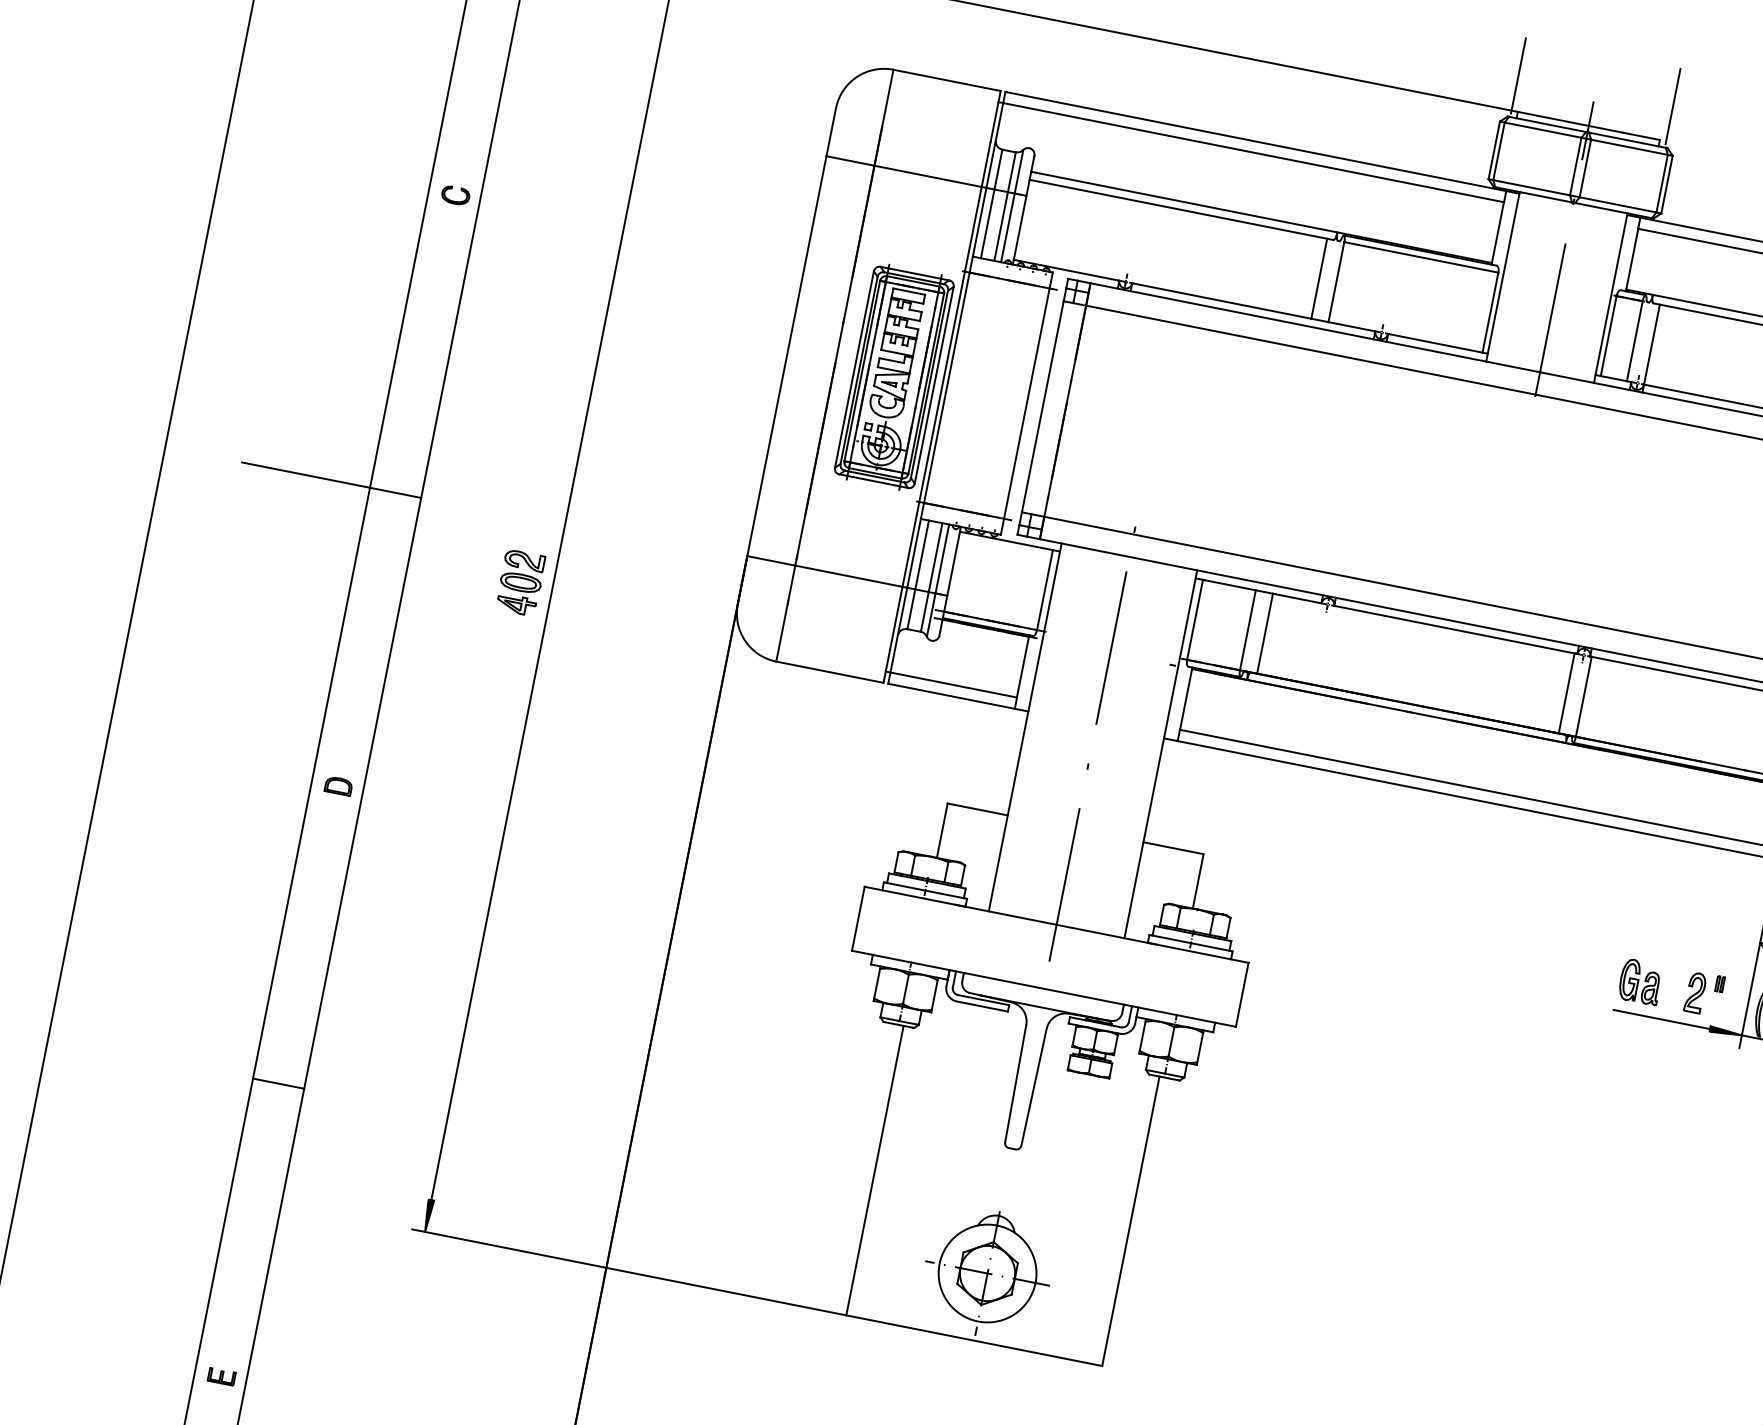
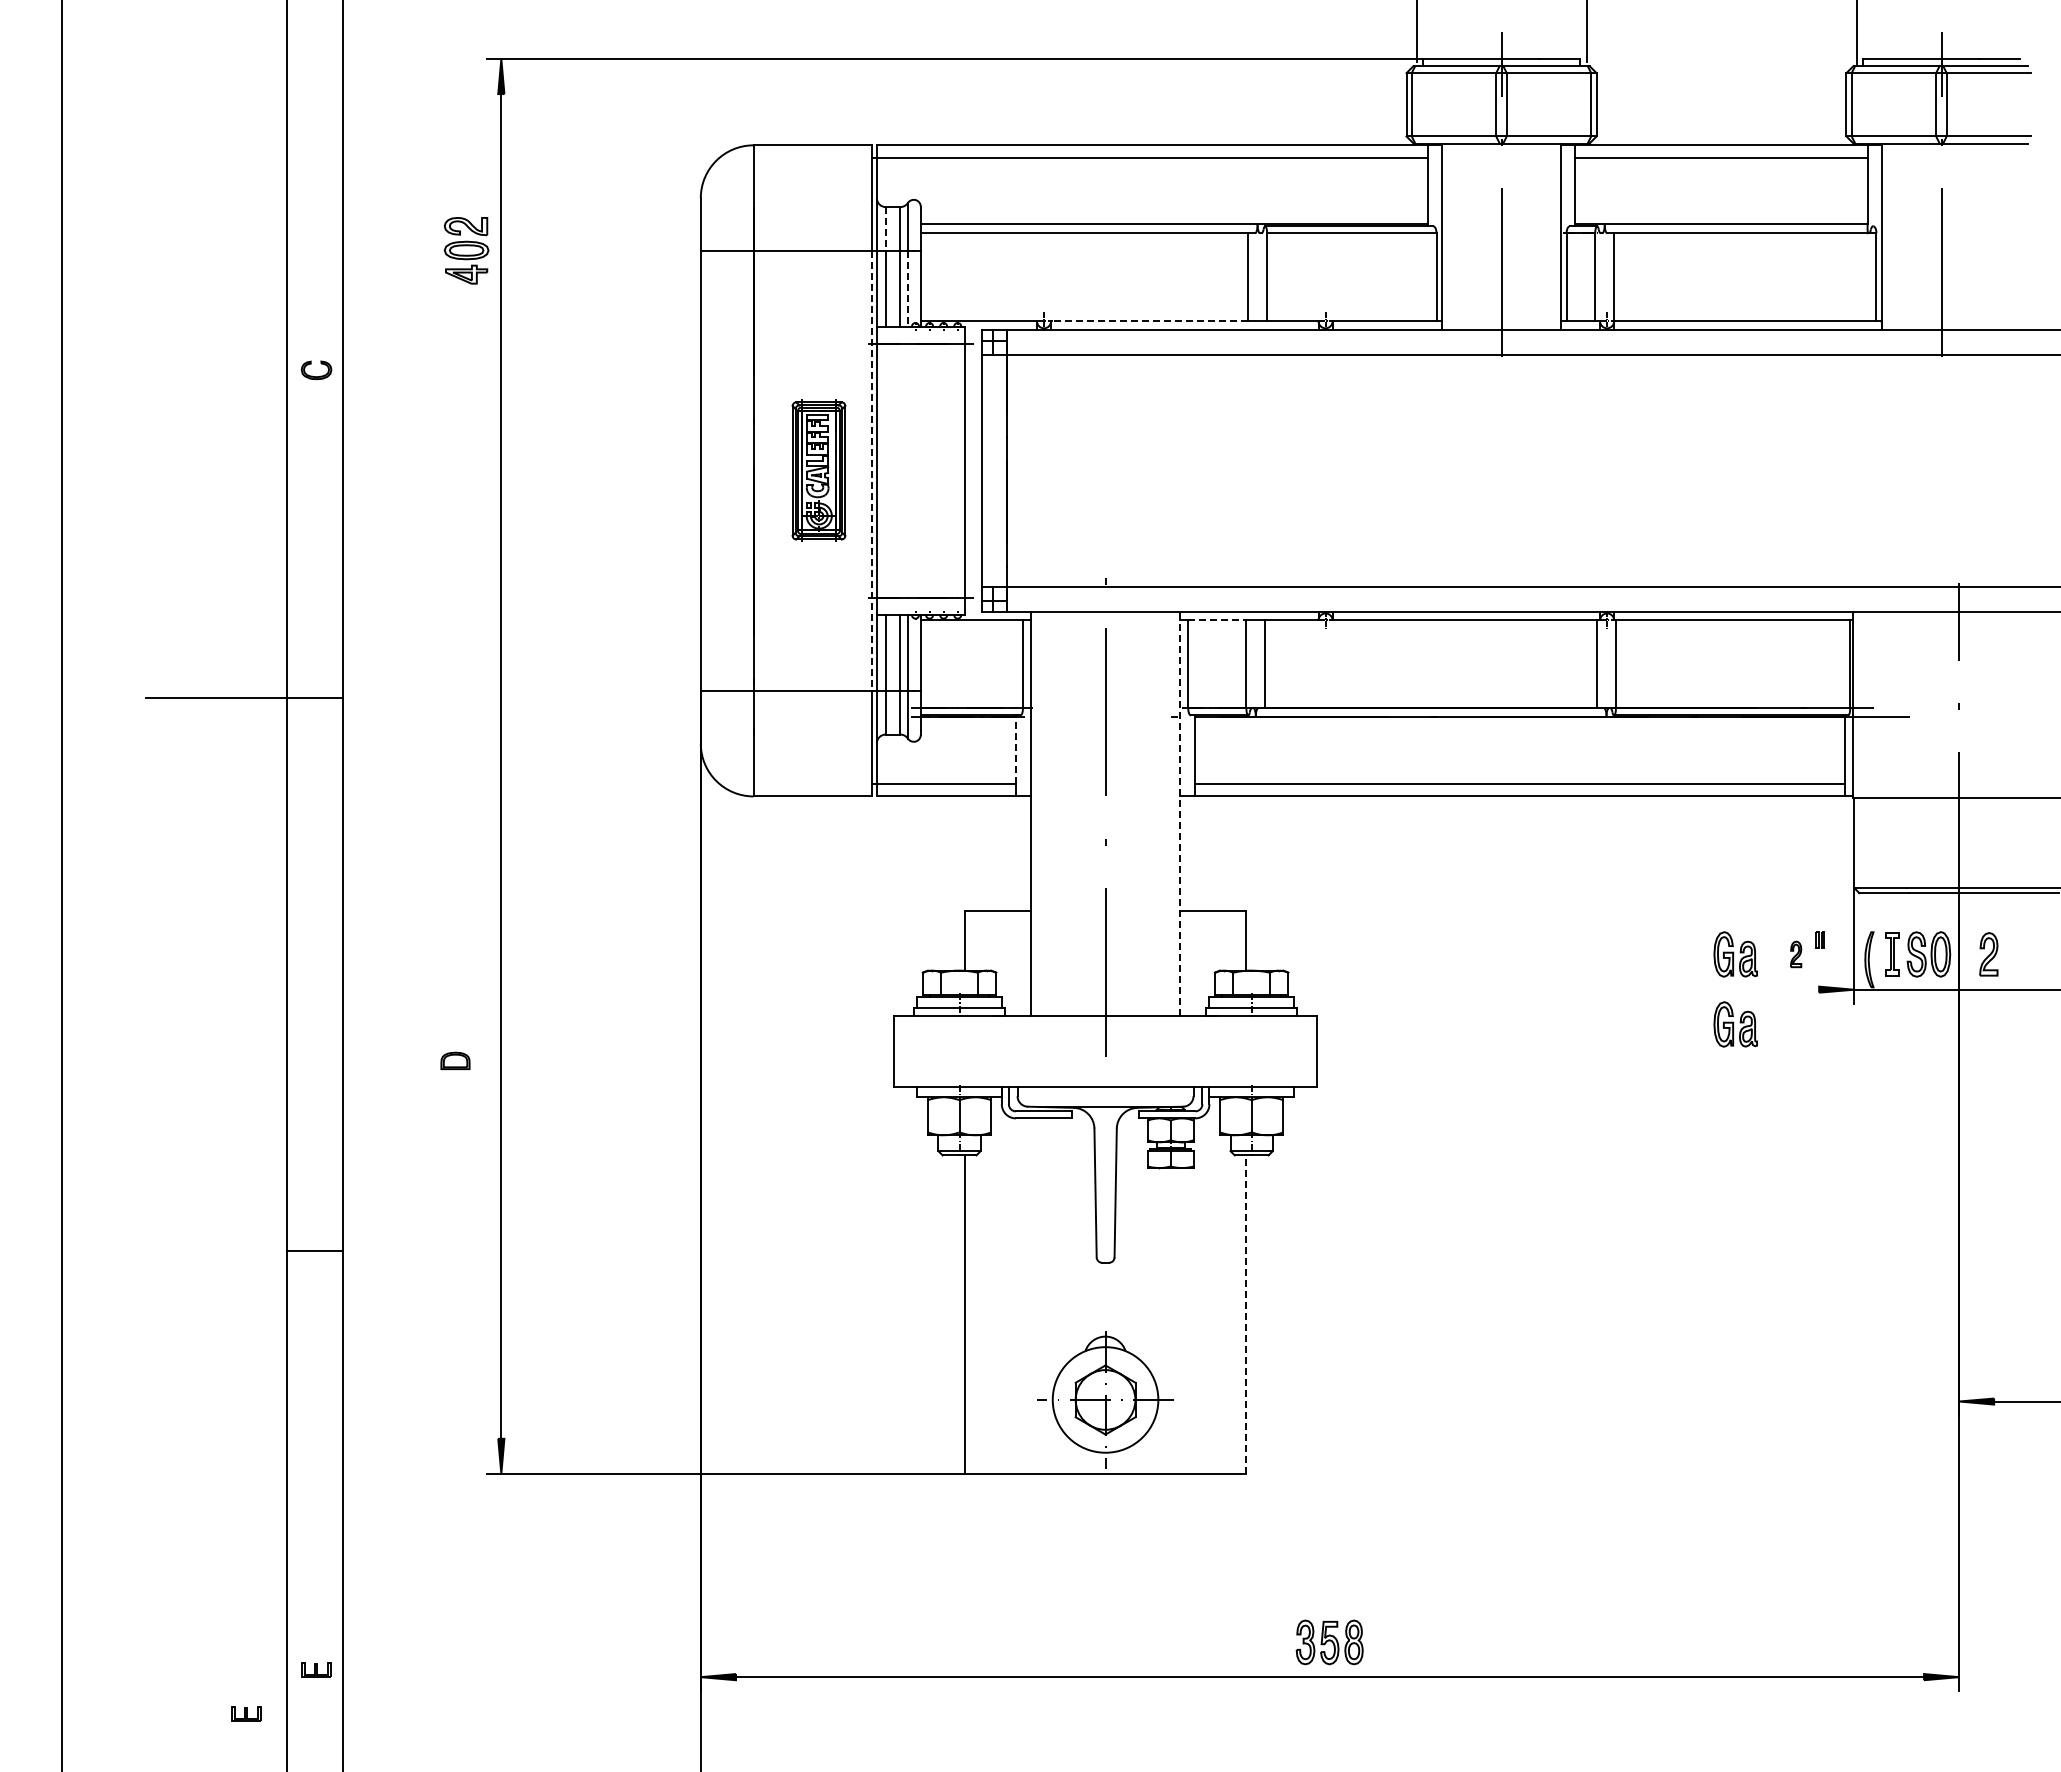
line: (998, 170) -> (885, 229), solid -> dashed
line: (1007, 227) -> (907, 288), solid -> dashed
line: (1221, 301) -> (1149, 321), solid -> dashed
part: (893, 377) -> (818, 470), size x0.6
line: (942, 386) -> (871, 470), solid -> dashed
part: (520, 582) -> (466, 250), moved
line: (1229, 585) -> (1217, 620), solid -> dashed
line: (1022, 666) -> (1015, 750), solid -> dashed
line: (1161, 753) -> (1180, 813), solid -> dashed
part: (338, 785) -> (455, 1060), moved
part: (1694, 992) -> (1795, 954), size x0.6
line: (1662, 1019) -> (1766, 989), removed
part: (1627, 1045) -> (1735, 1024), added
line: (278, 1083) -> (315, 1250), moved
line: (1131, 1221) -> (1246, 1314), solid -> dashed
part: (150, 1403) -> (246, 1713), added

